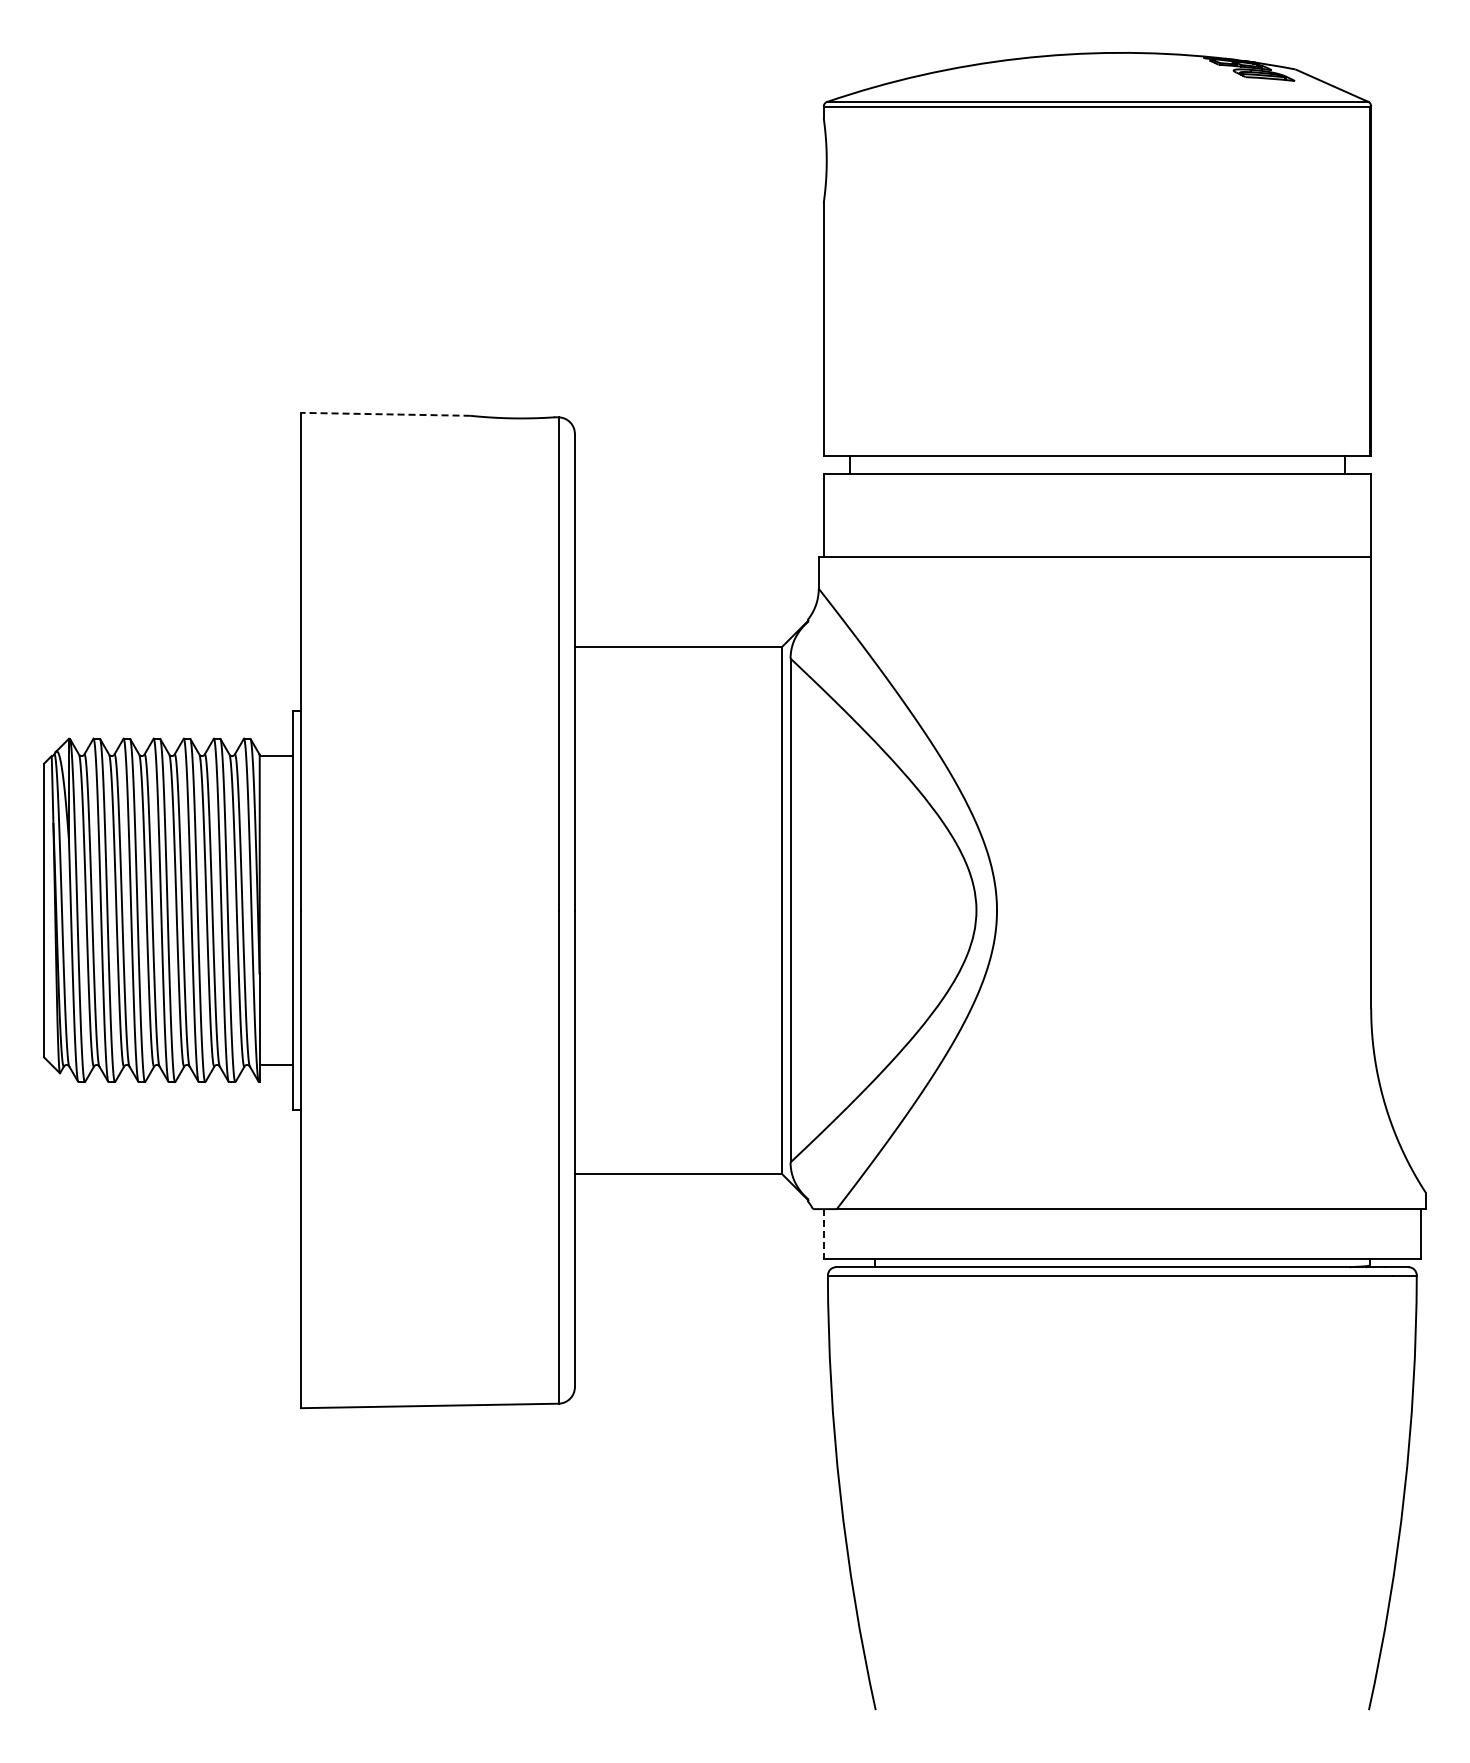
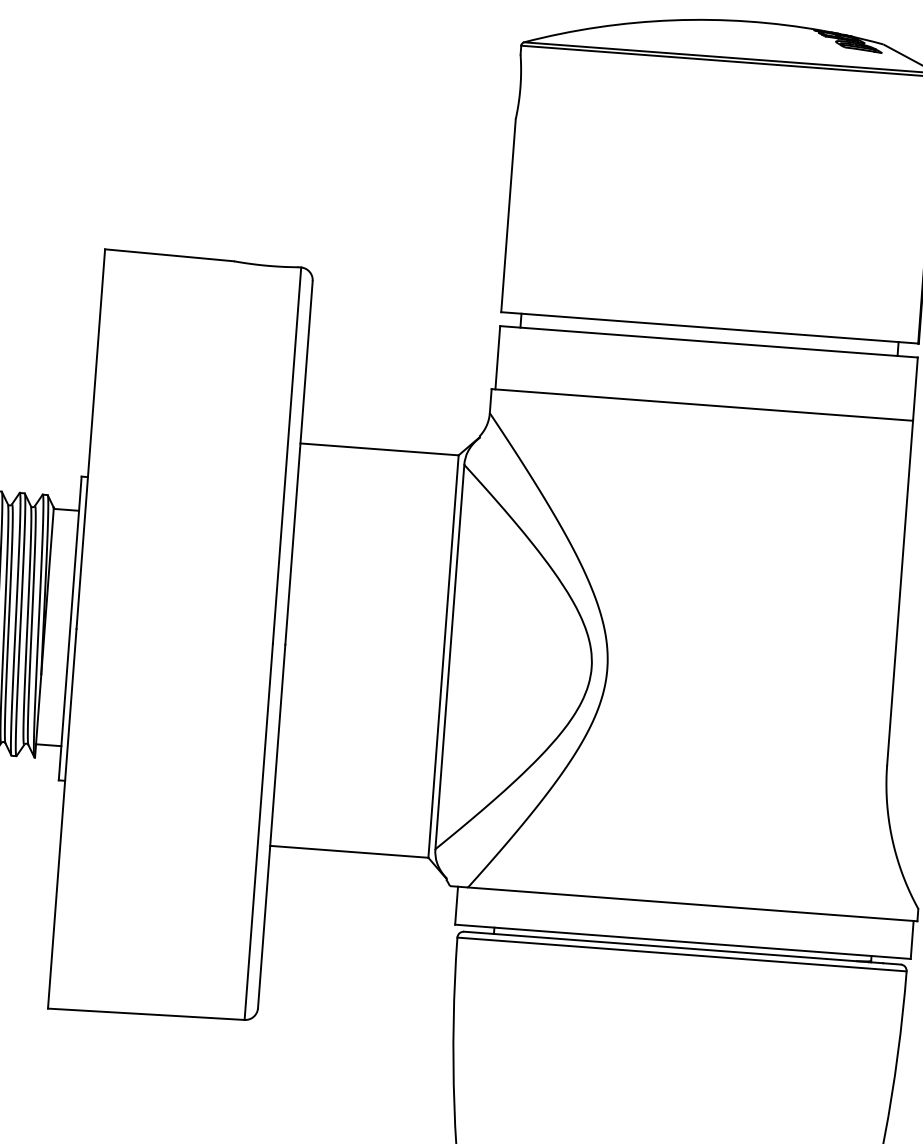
line: (385, 414) -> (169, 255), dashed -> solid
line: (823, 1234) -> (456, 906), dashed -> solid

